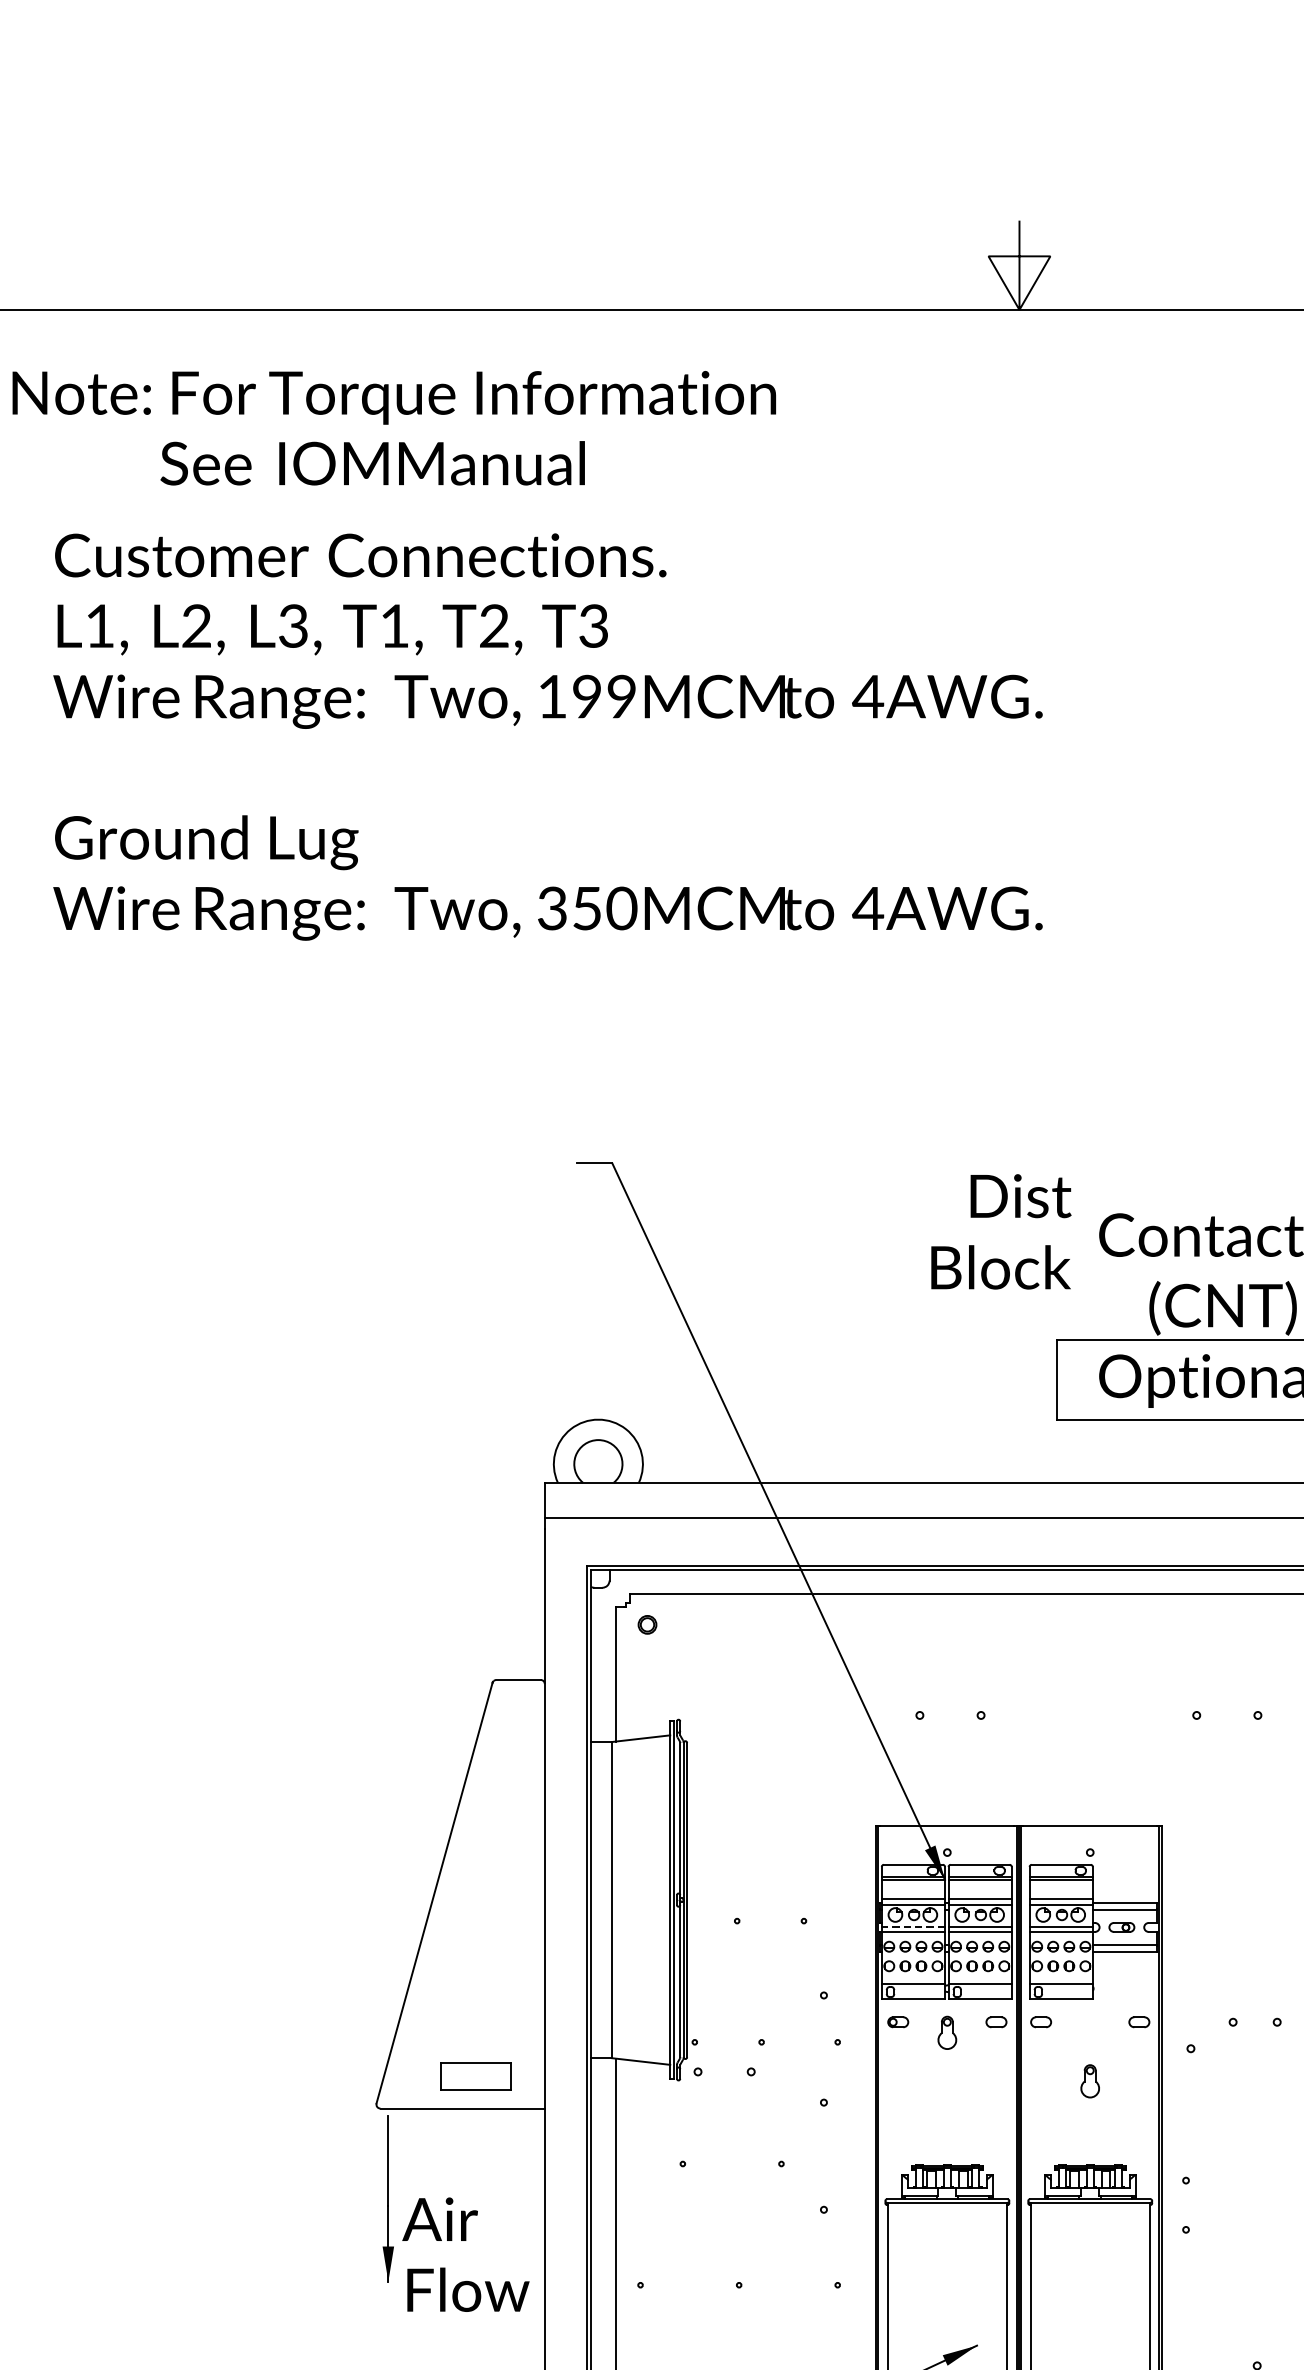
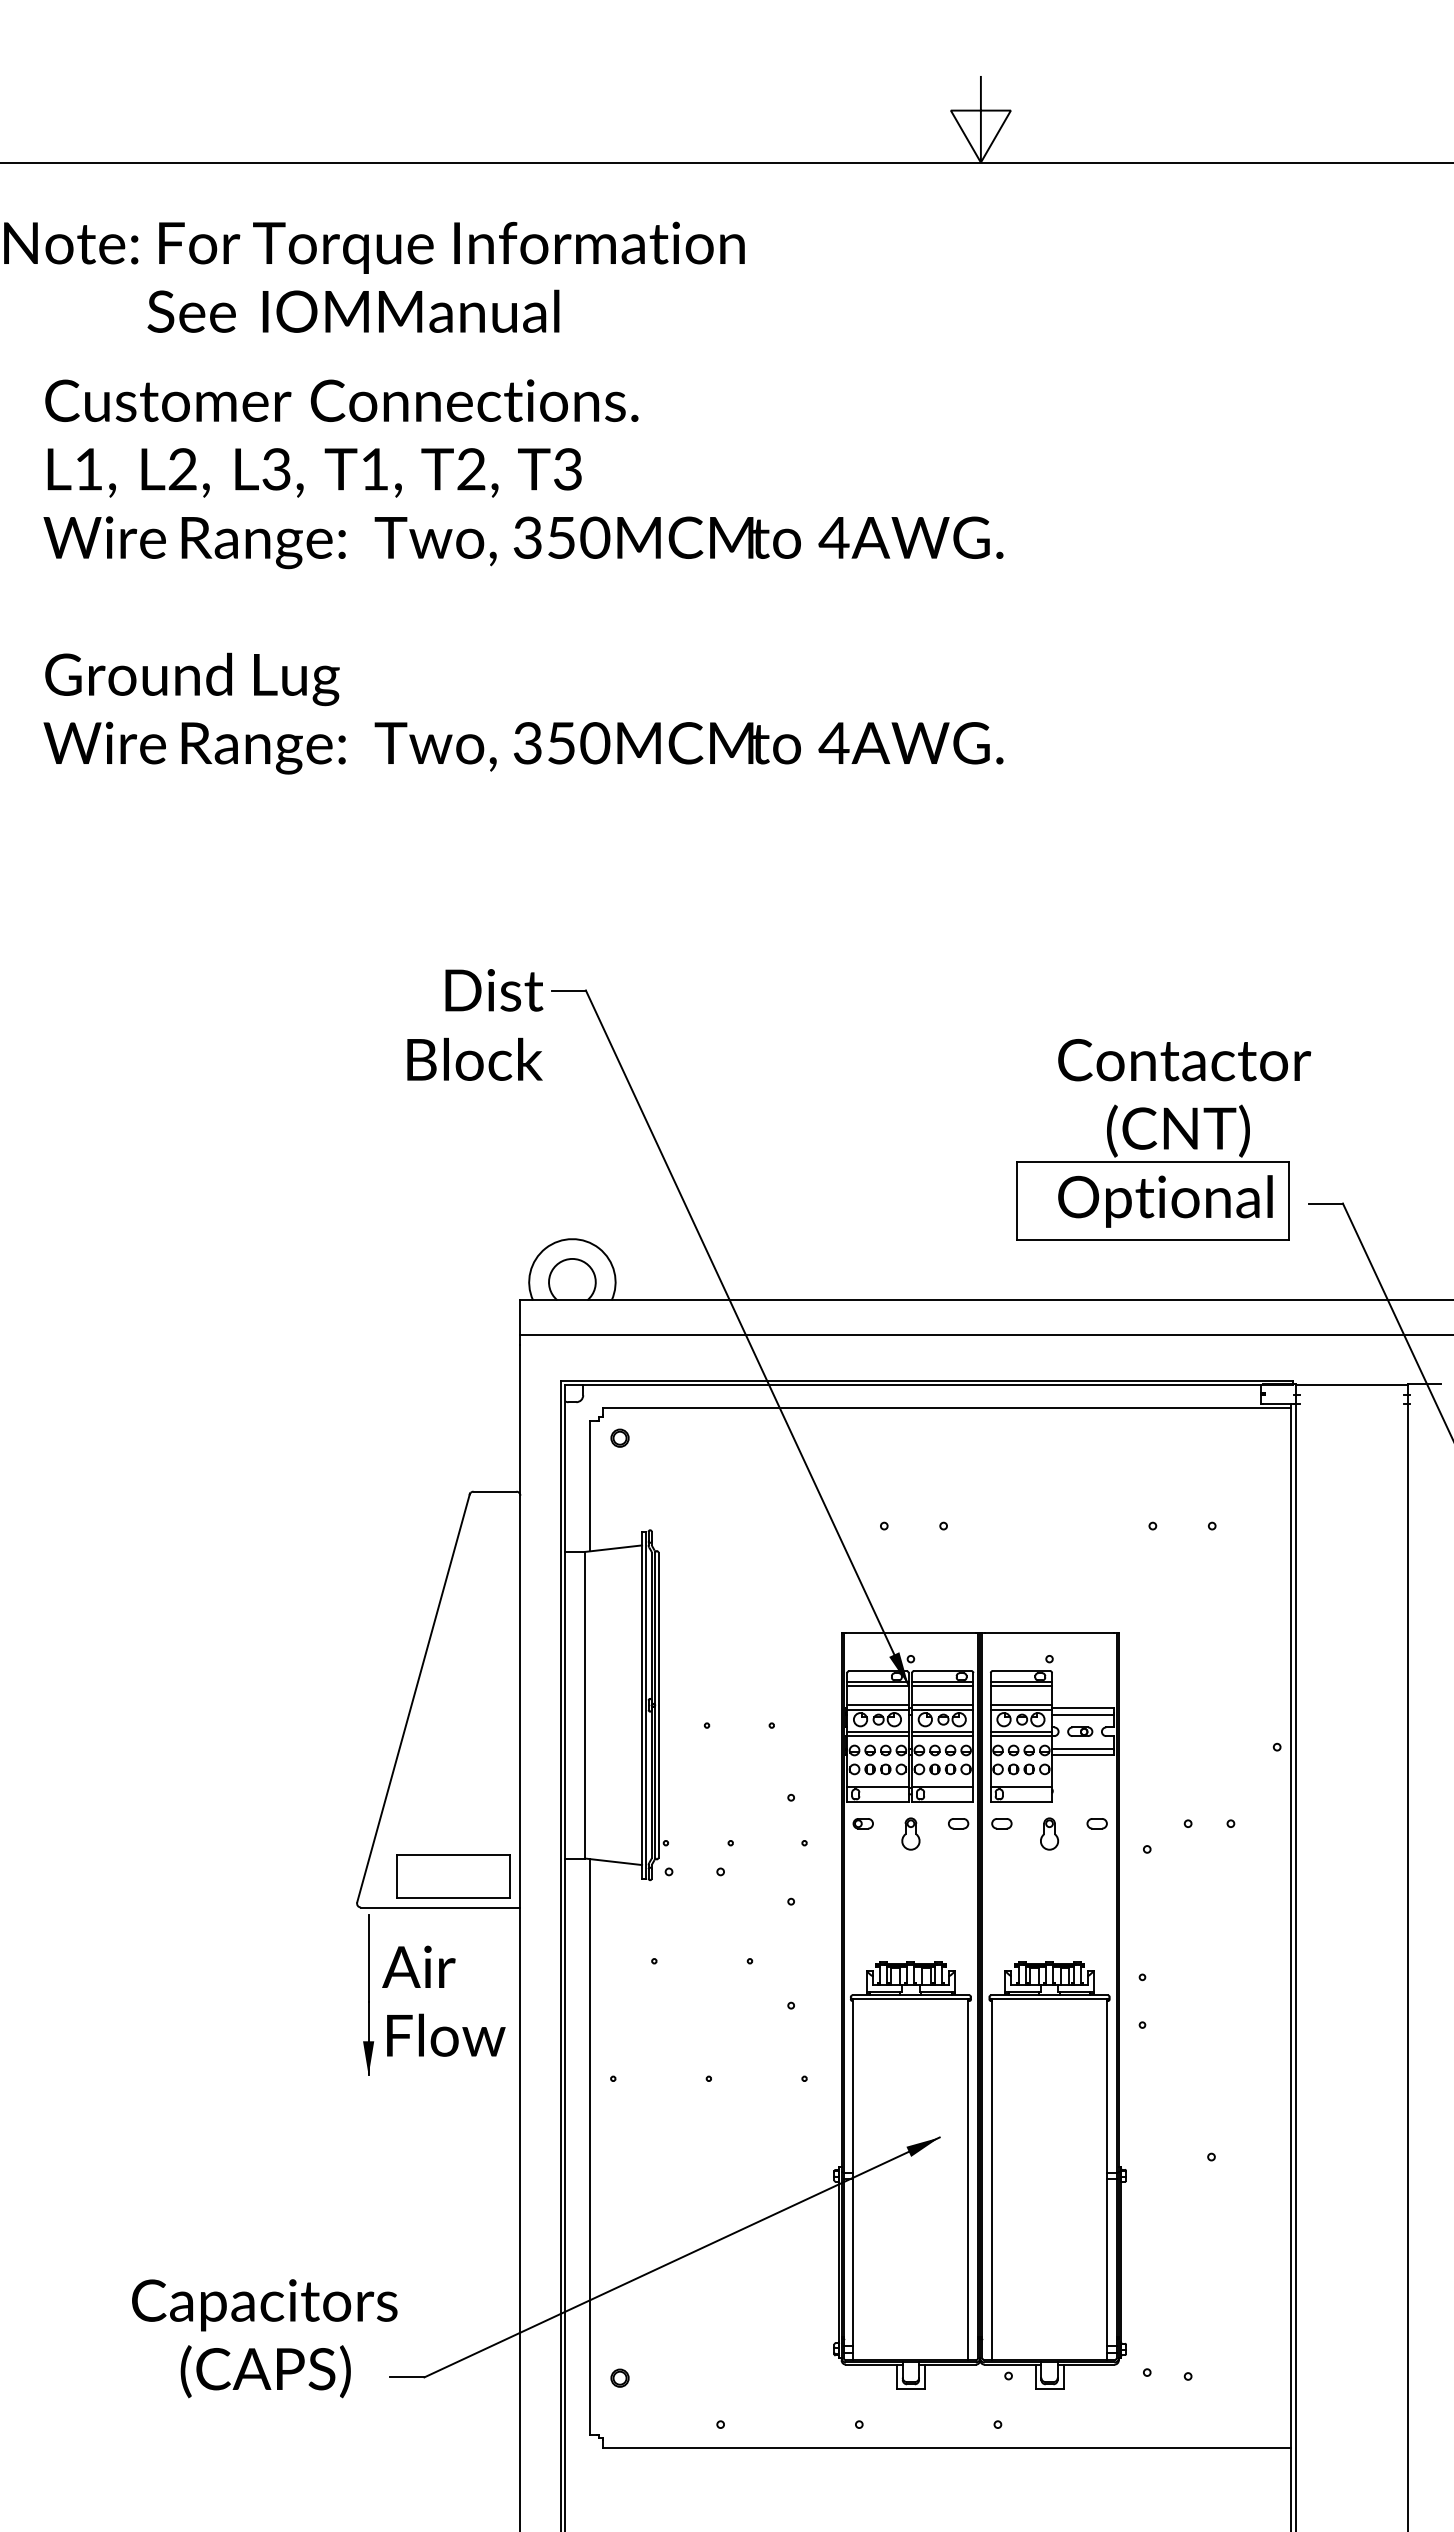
text: (587, 696) -> (561, 537), 199MCM -> 350MCM
text: (1001, 1231) -> (475, 1024), moved
line: (912, 1927) -> (877, 1731), dashed -> solid
part: (475, 2076) -> (453, 1876), size x1.67
part: (1090, 2080) -> (1049, 1833), moved
text: (465, 2253) -> (443, 2000), moved

